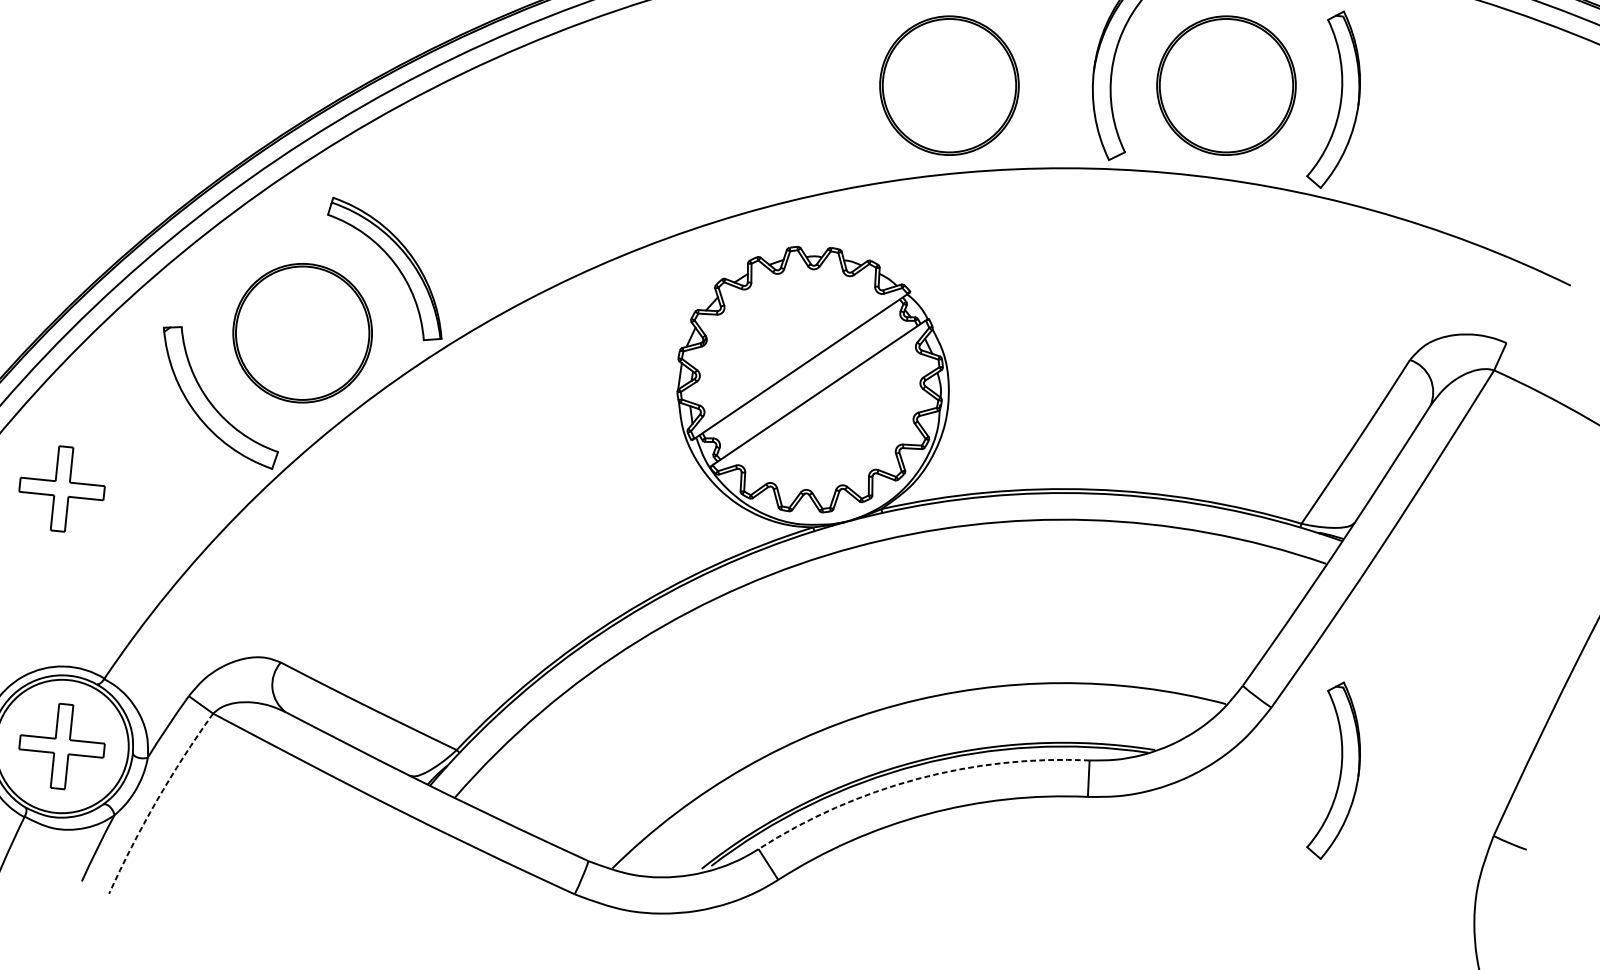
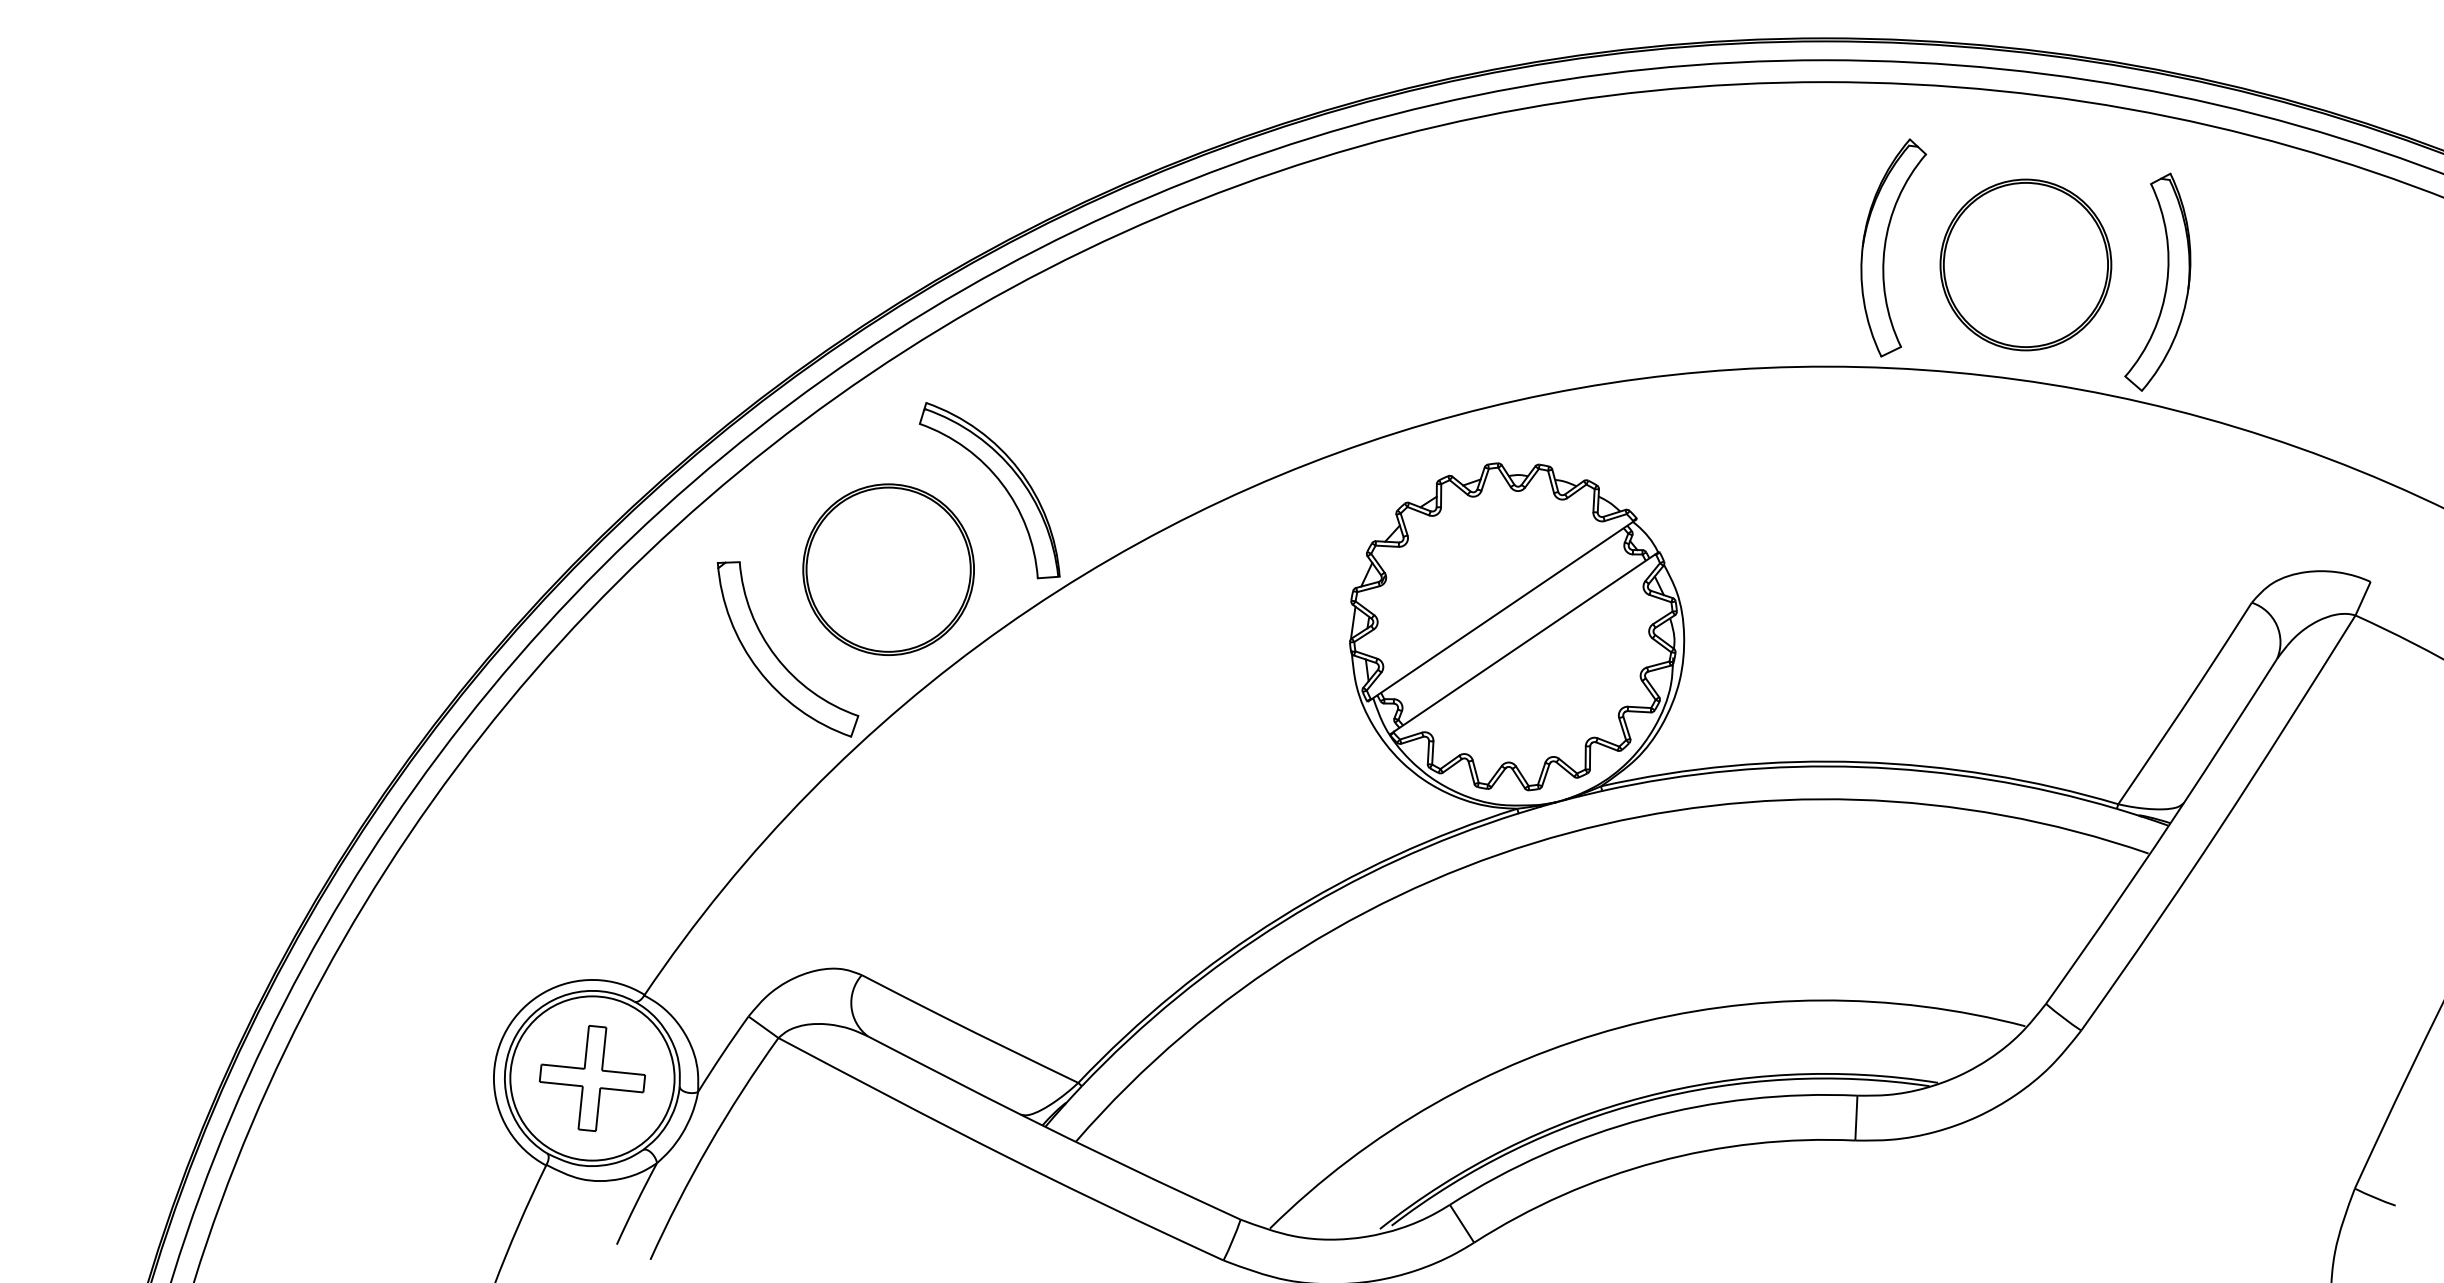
part: (949, 85) -> (1684, 264), removed
part: (61, 489) -> (591, 761), removed
part: (1339, 773) -> (2165, 1111), removed
arc: (917, 779) -> (1645, 1118), dashed -> solid
arc: (156, 800) -> (708, 1145), dashed -> solid

